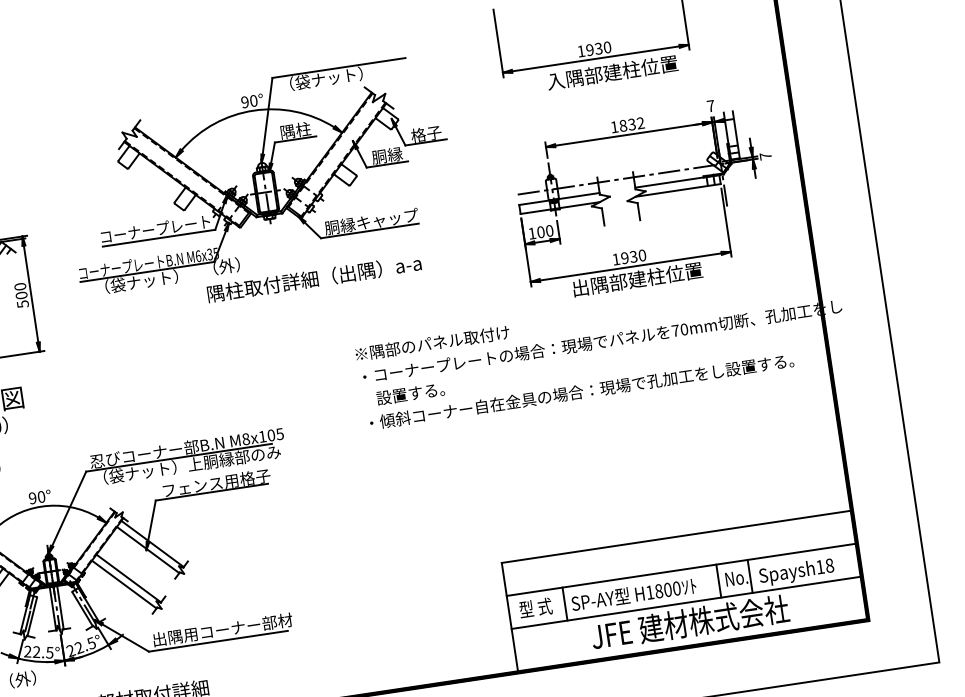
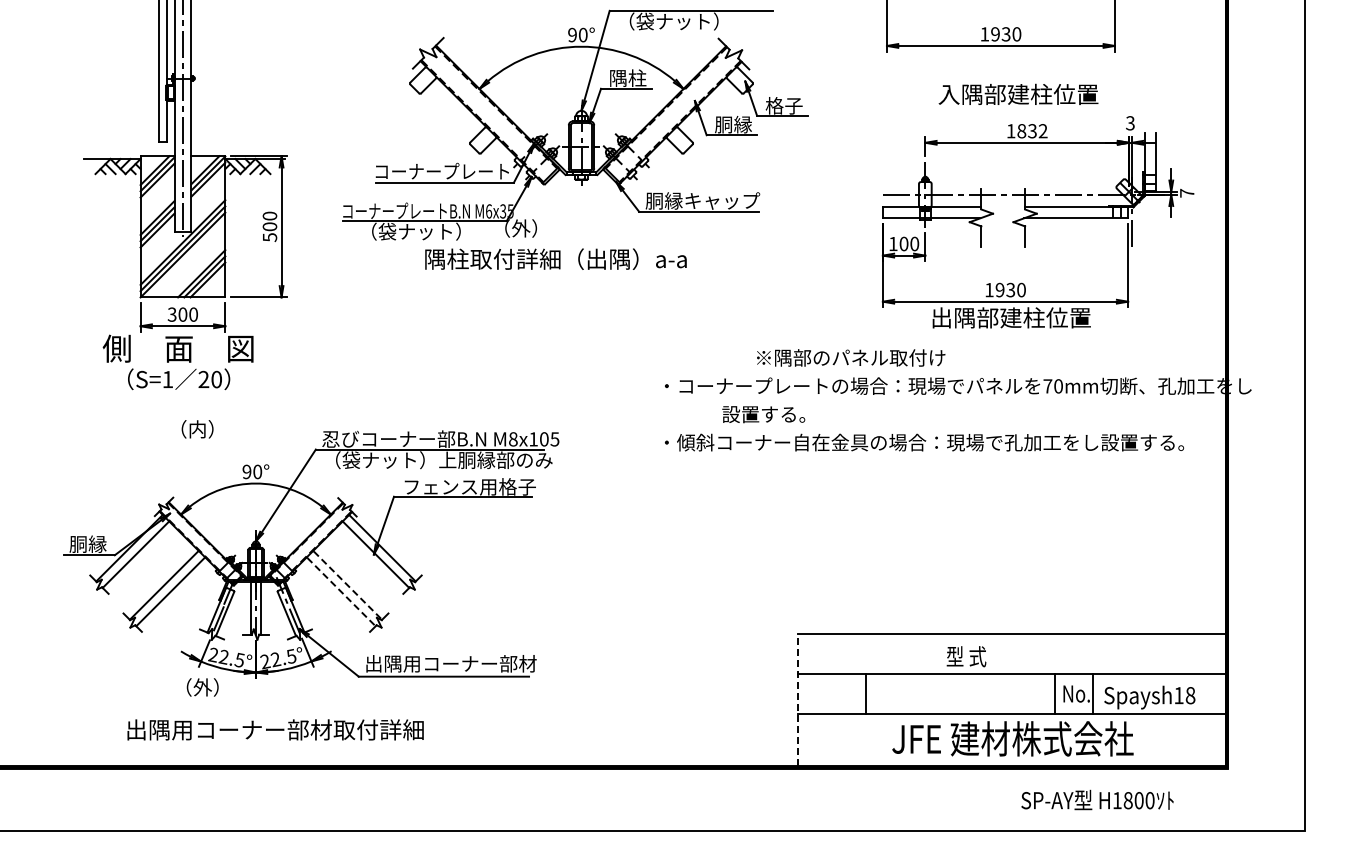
text: (612, 71) -> (1018, 93), moved
text: (711, 106) -> (1130, 123), 7 -> 3
text: (313, 278) -> (555, 258), moved
text: (432, 343) -> (851, 357), moved
text: (410, 393) -> (763, 414), moved
line: (129, 579) -> (348, 586), solid -> dashed
line: (124, 585) -> (341, 592), solid -> dashed
text: (633, 594) -> (1097, 799), moved
text: (535, 607) -> (966, 656), moved
line: (509, 616) -> (797, 699), solid -> dashed

